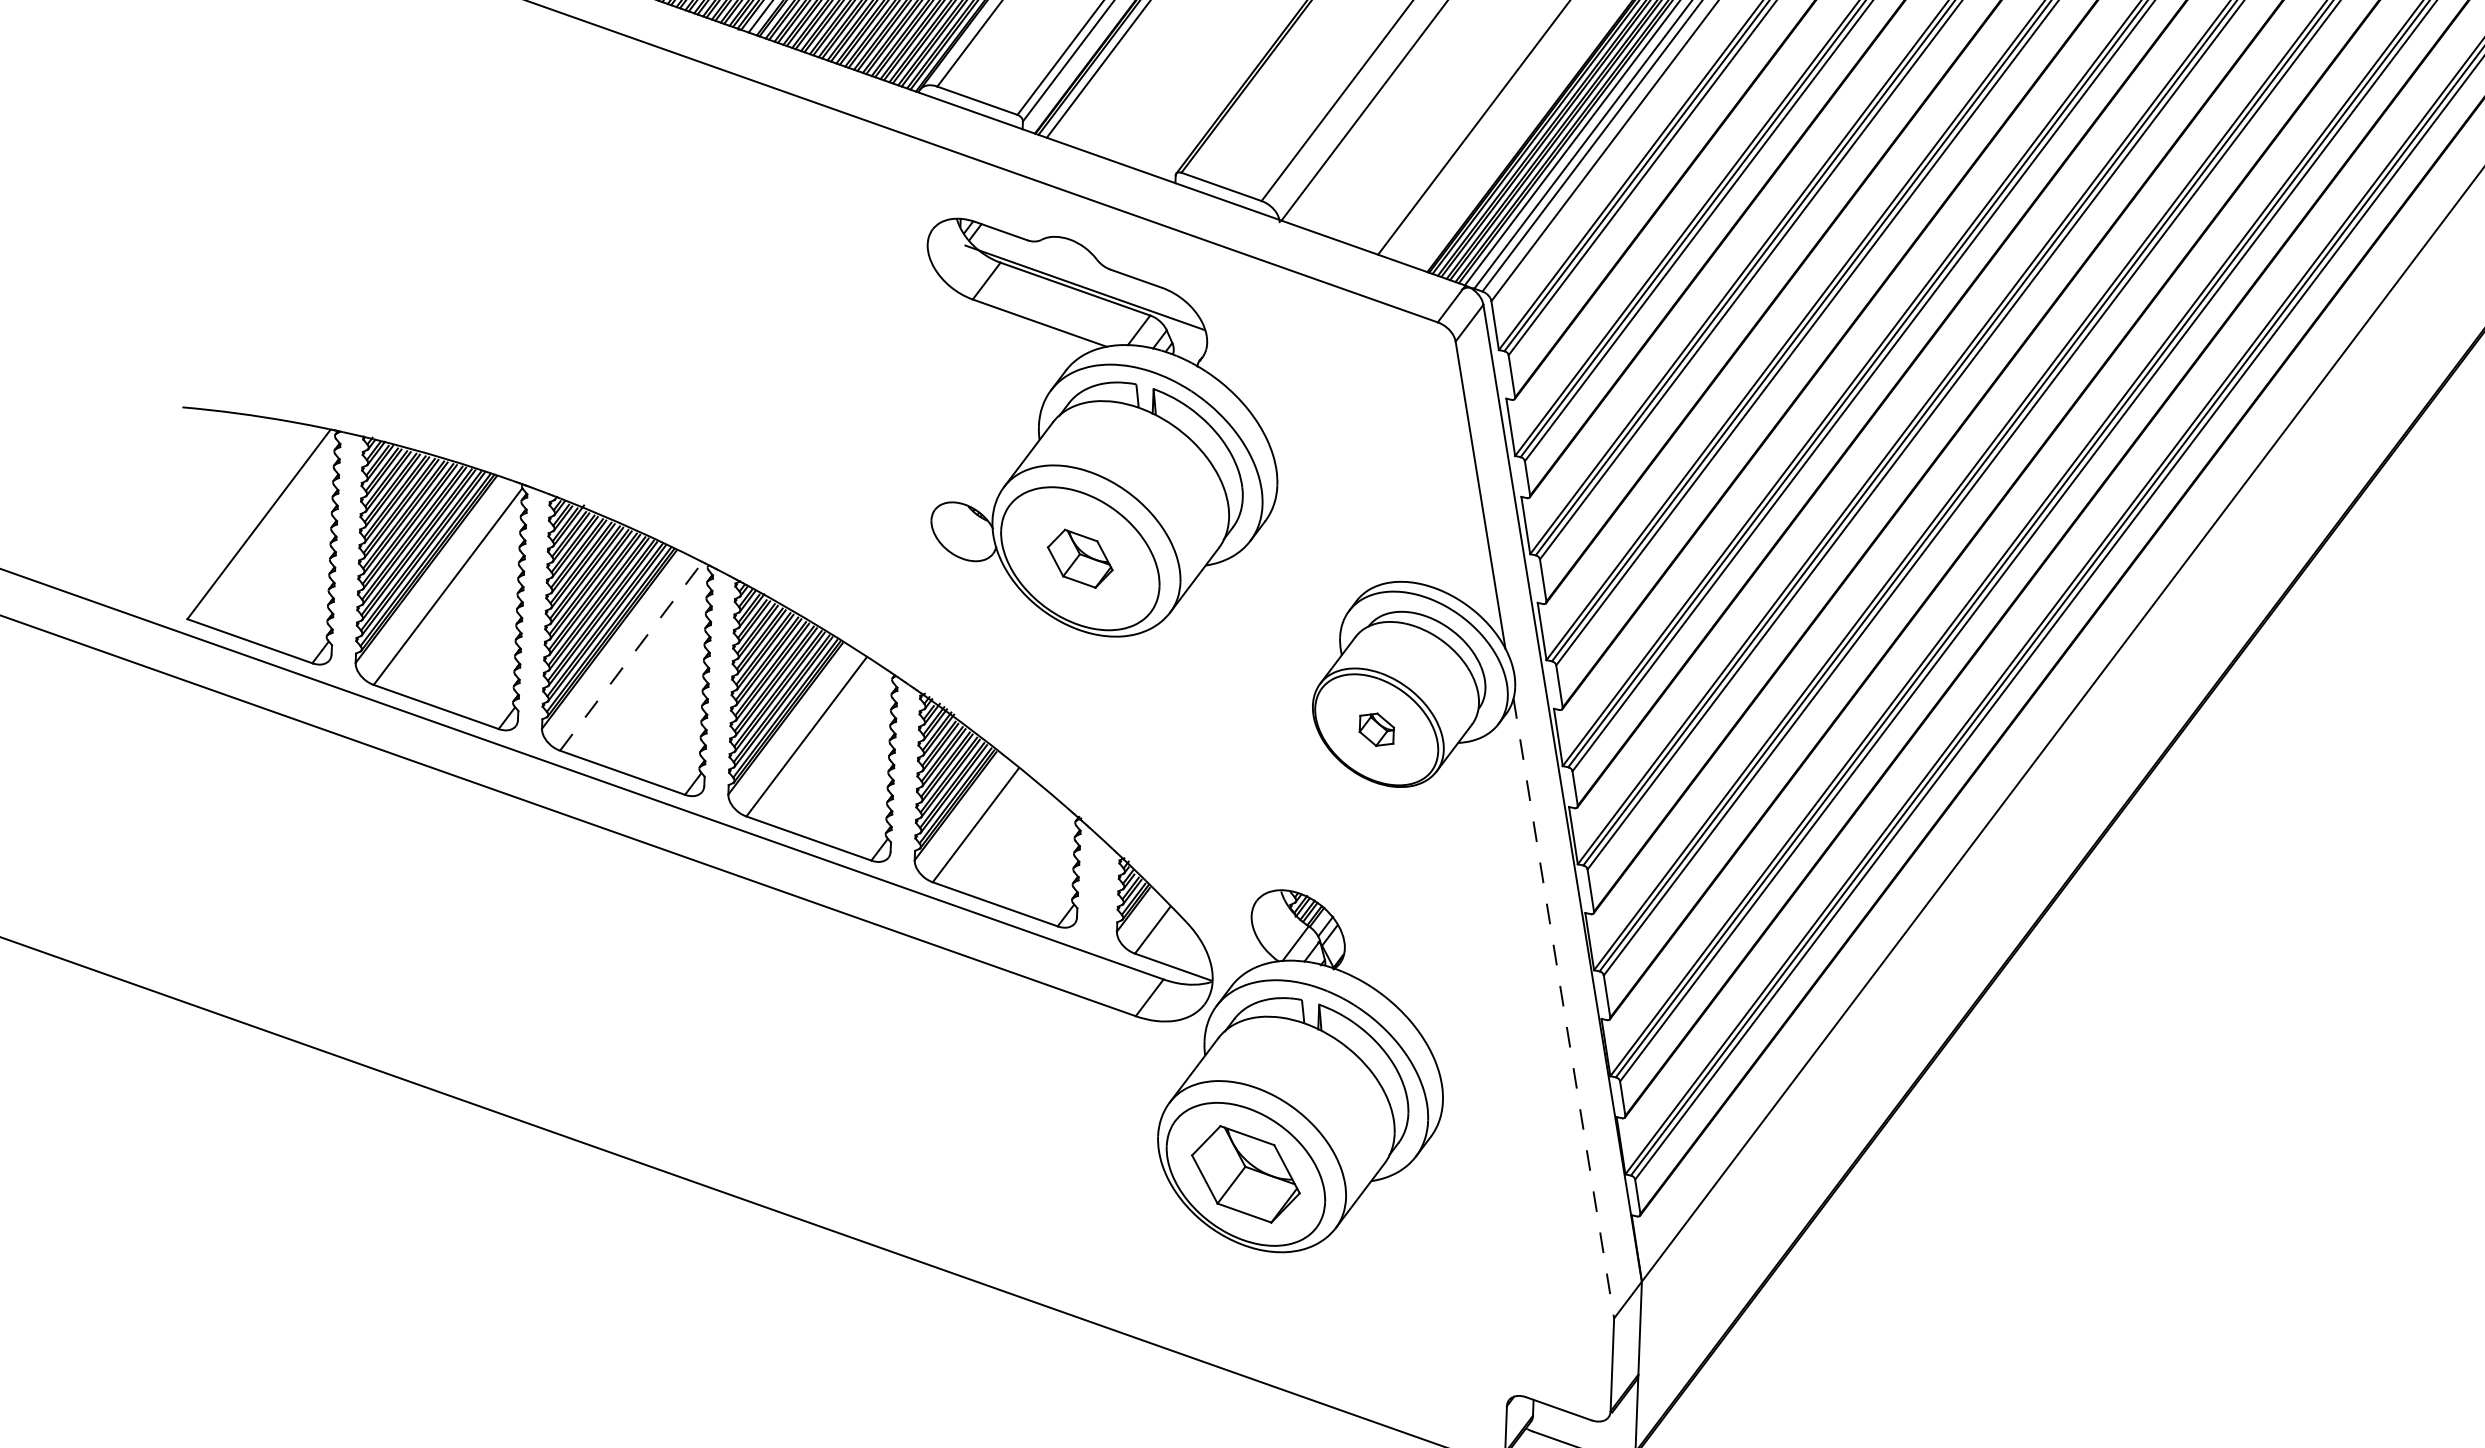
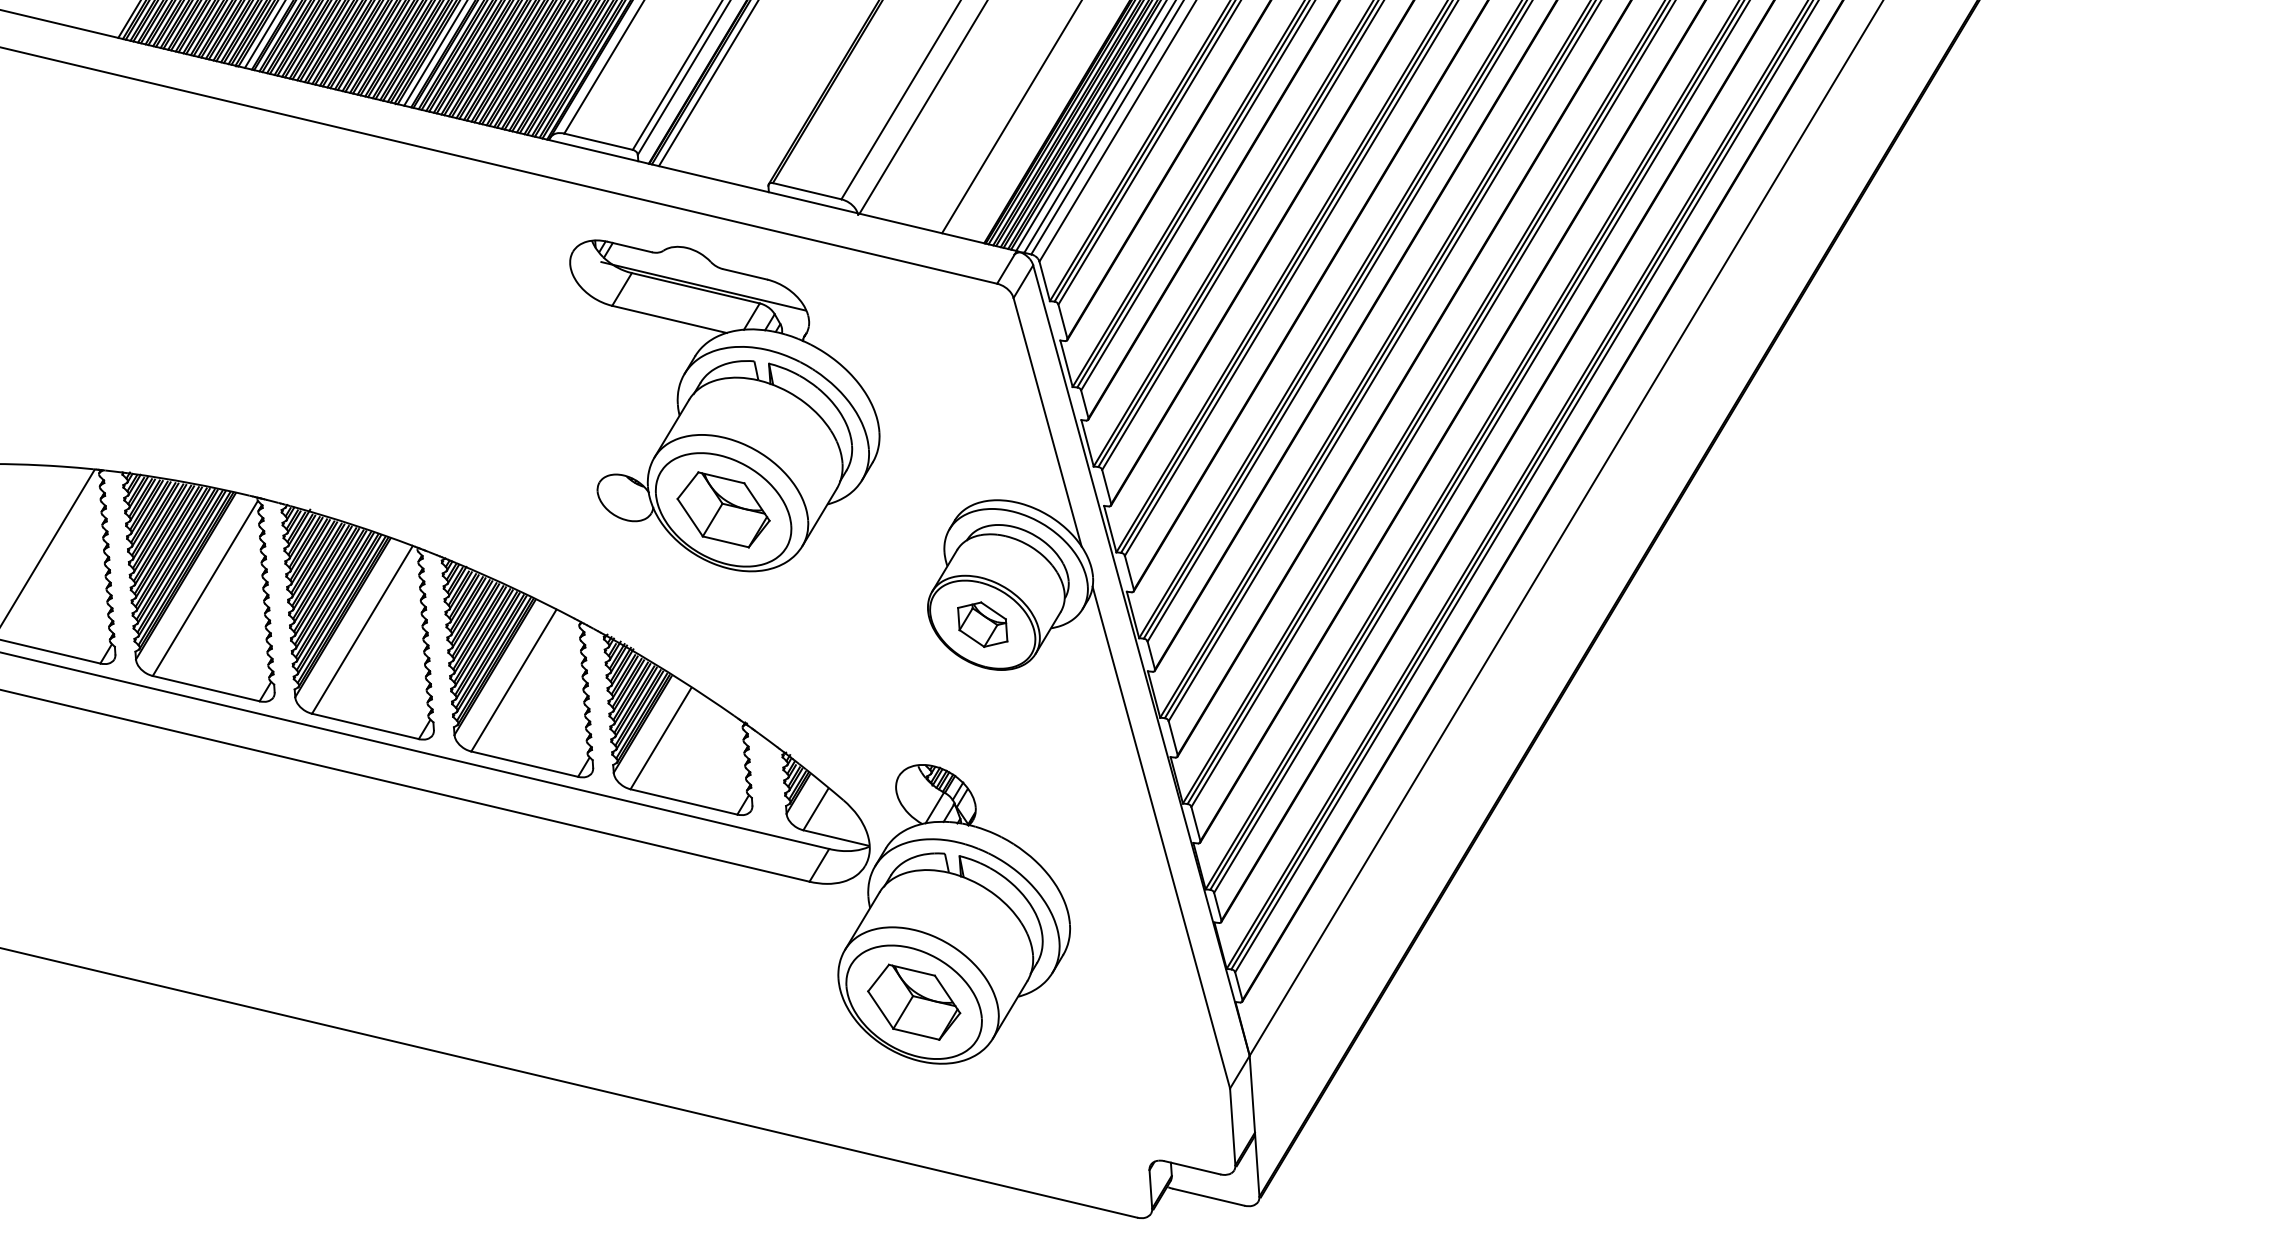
part: (1080, 558) -> (723, 509), size x1.67
line: (631, 656) -> (362, 629), dashed -> solid
part: (1376, 729) -> (982, 624), size x1.67
line: (1563, 1009) -> (1161, 838), dashed -> solid

